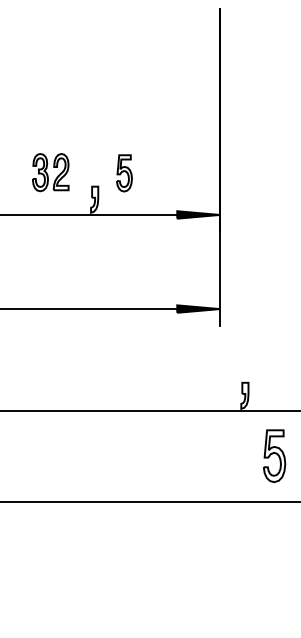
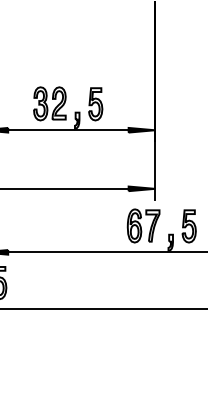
part: (50, 171) -> (49, 103), size x1.43
part: (124, 173) -> (95, 104), size x1.43
part: (201, 367) -> (143, 225), added
part: (273, 456) -> (188, 226), moved

